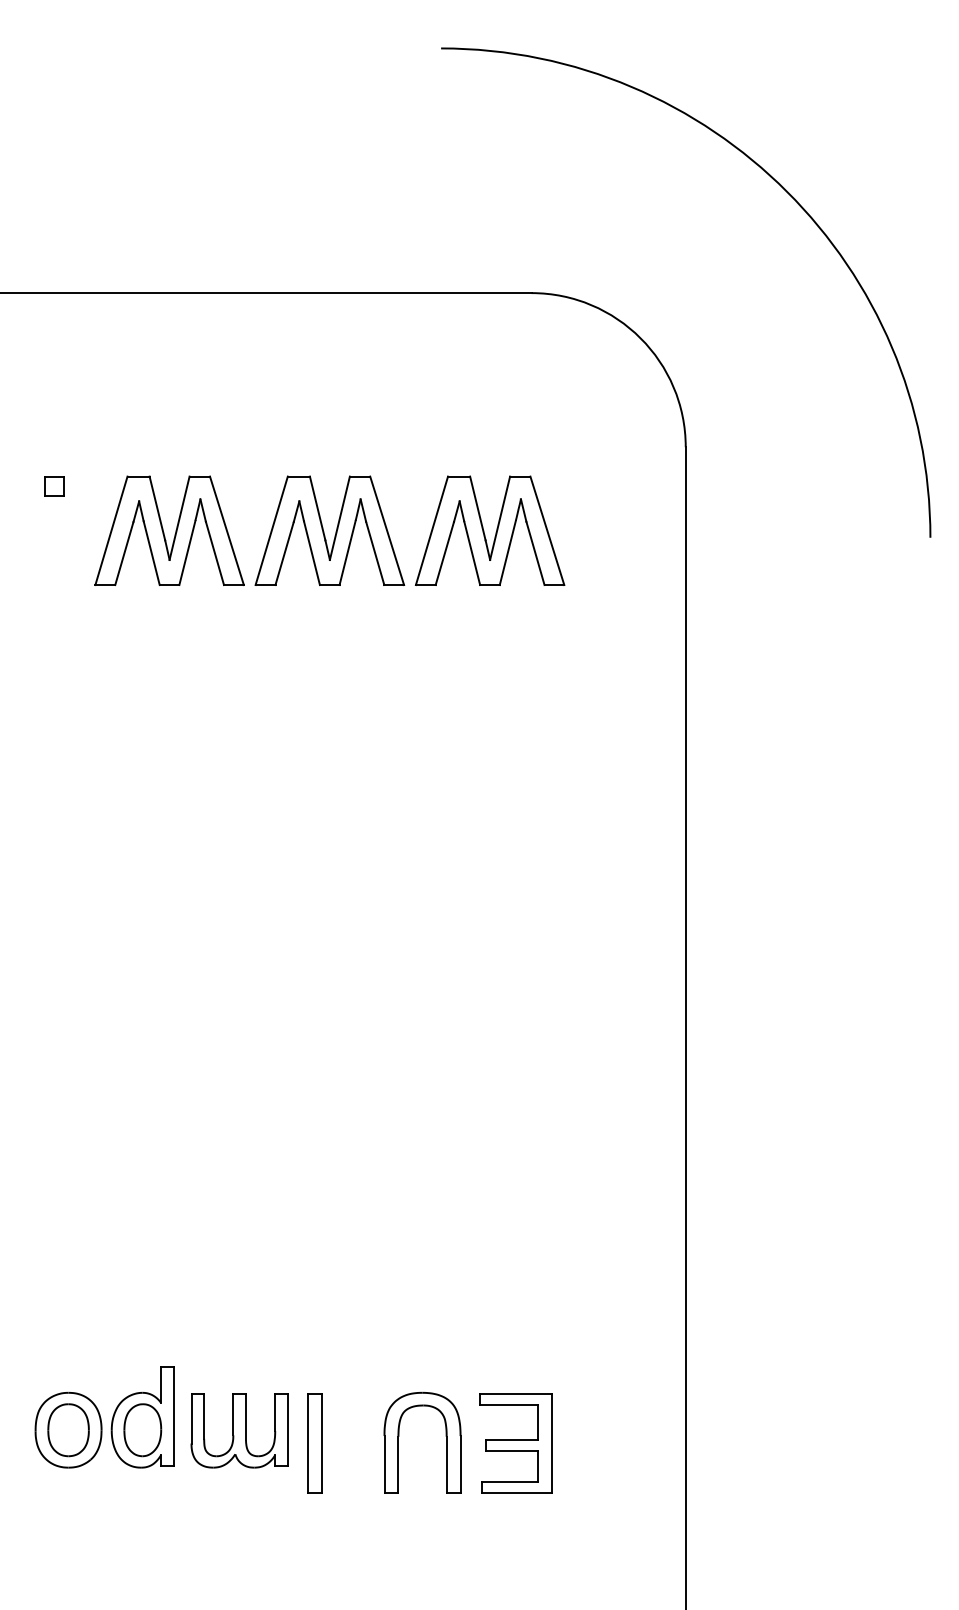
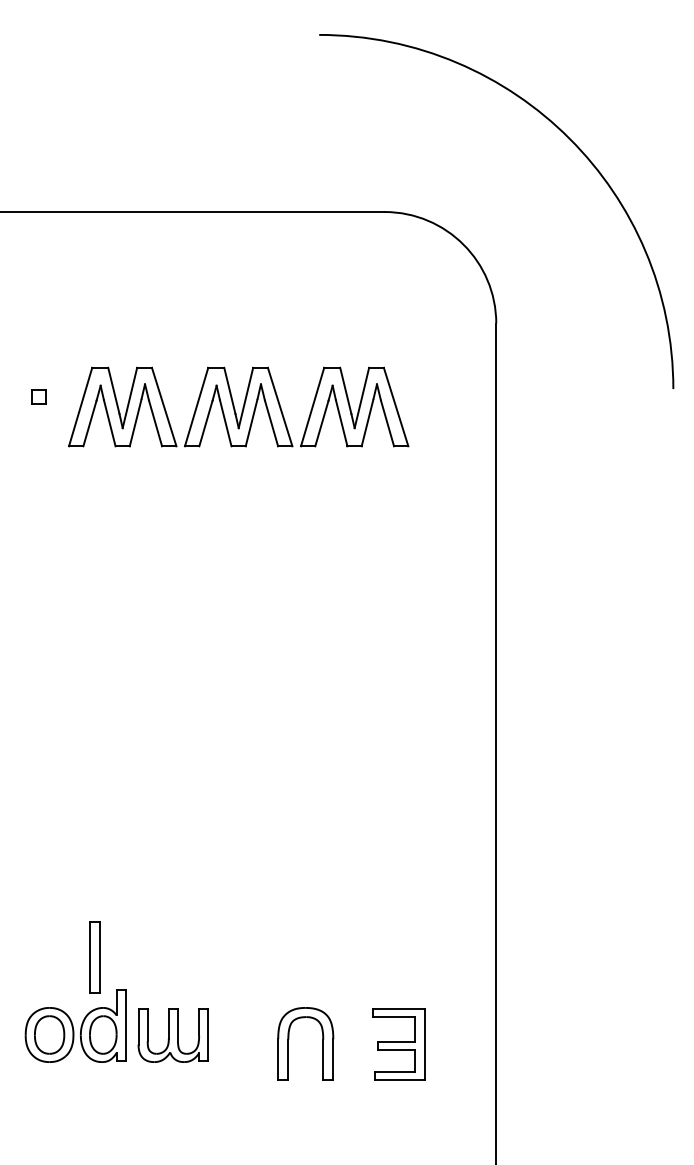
part: (53, 485) -> (38, 396), moved
part: (329, 530) -> (238, 406), moved
part: (314, 1443) -> (94, 957), moved
part: (514, 1443) -> (398, 1044), moved

